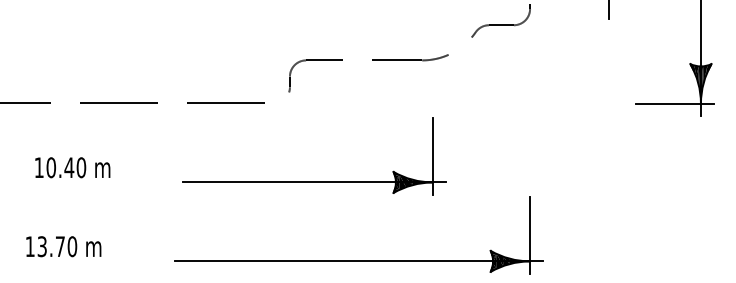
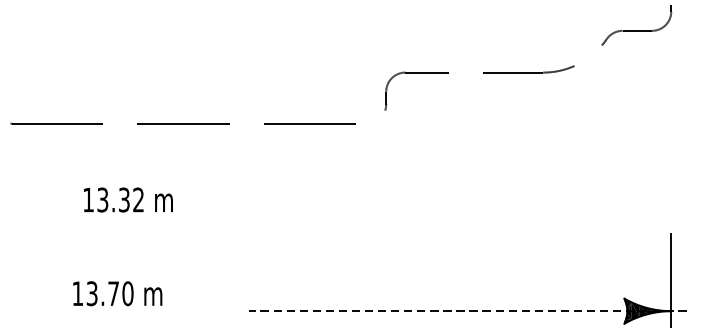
text: (66, 167) -> (120, 199), 10.40 -> 13.32
part: (314, 181) -> (415, 216), removed
line: (358, 261) -> (467, 311), solid -> dashed

